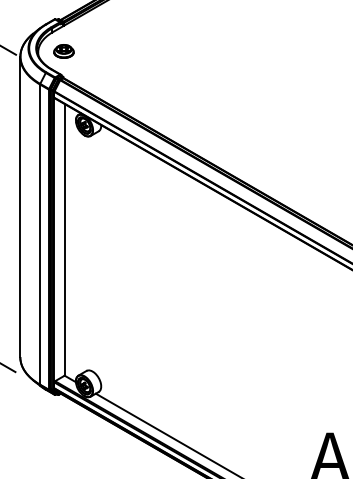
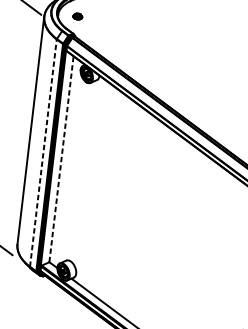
part: (63, 51) -> (77, 16), size x0.6
line: (40, 234) -> (43, 153), solid -> dashed
line: (64, 239) -> (61, 159), solid -> dashed

